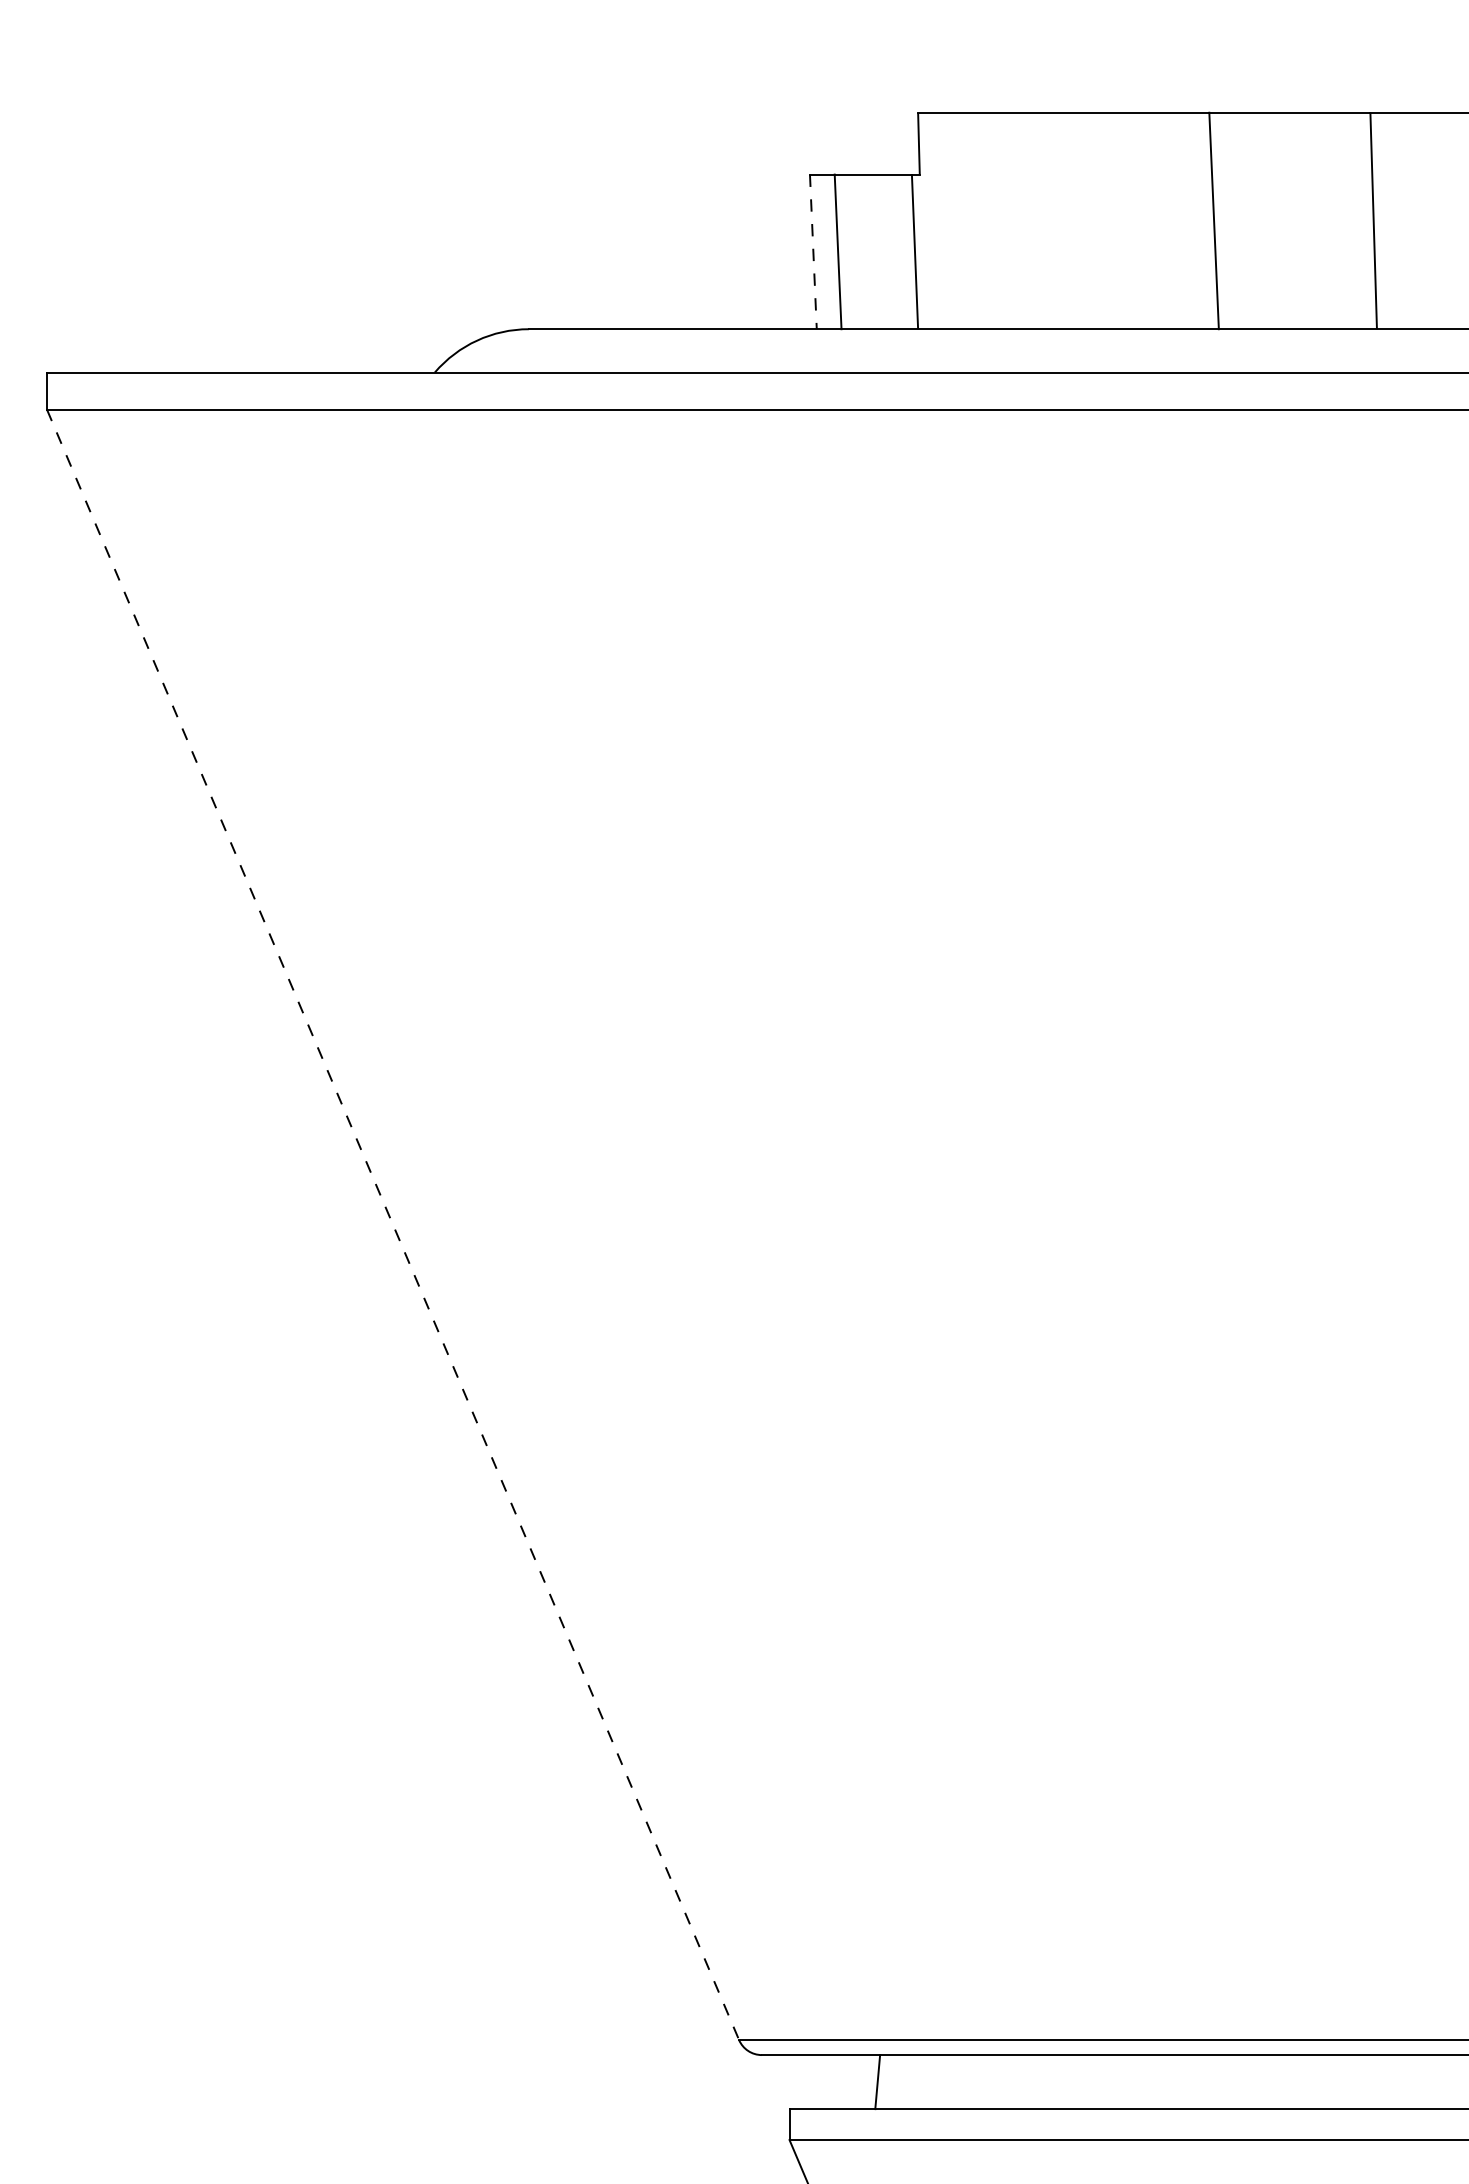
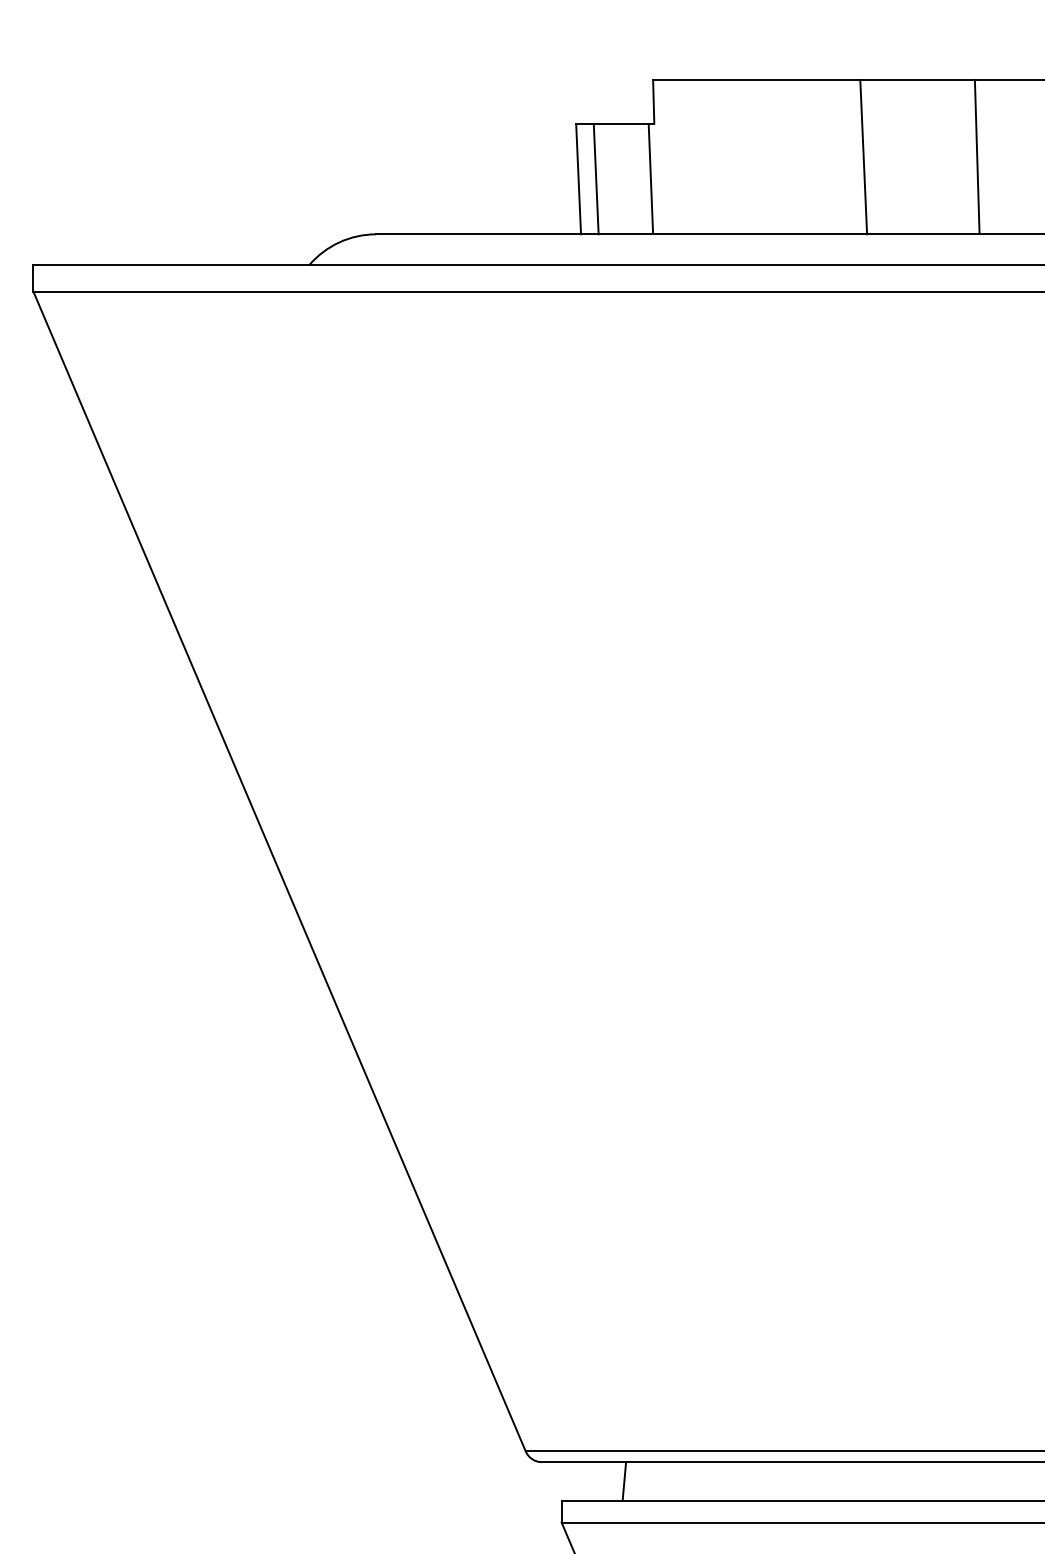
line: (813, 252) -> (578, 179), dashed -> solid
line: (392, 1224) -> (279, 871), dashed -> solid

